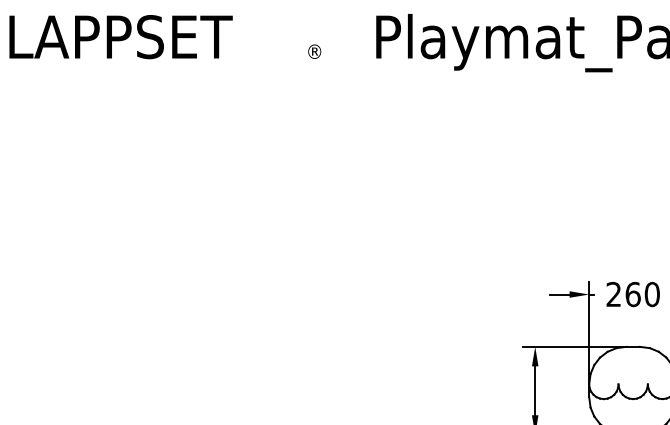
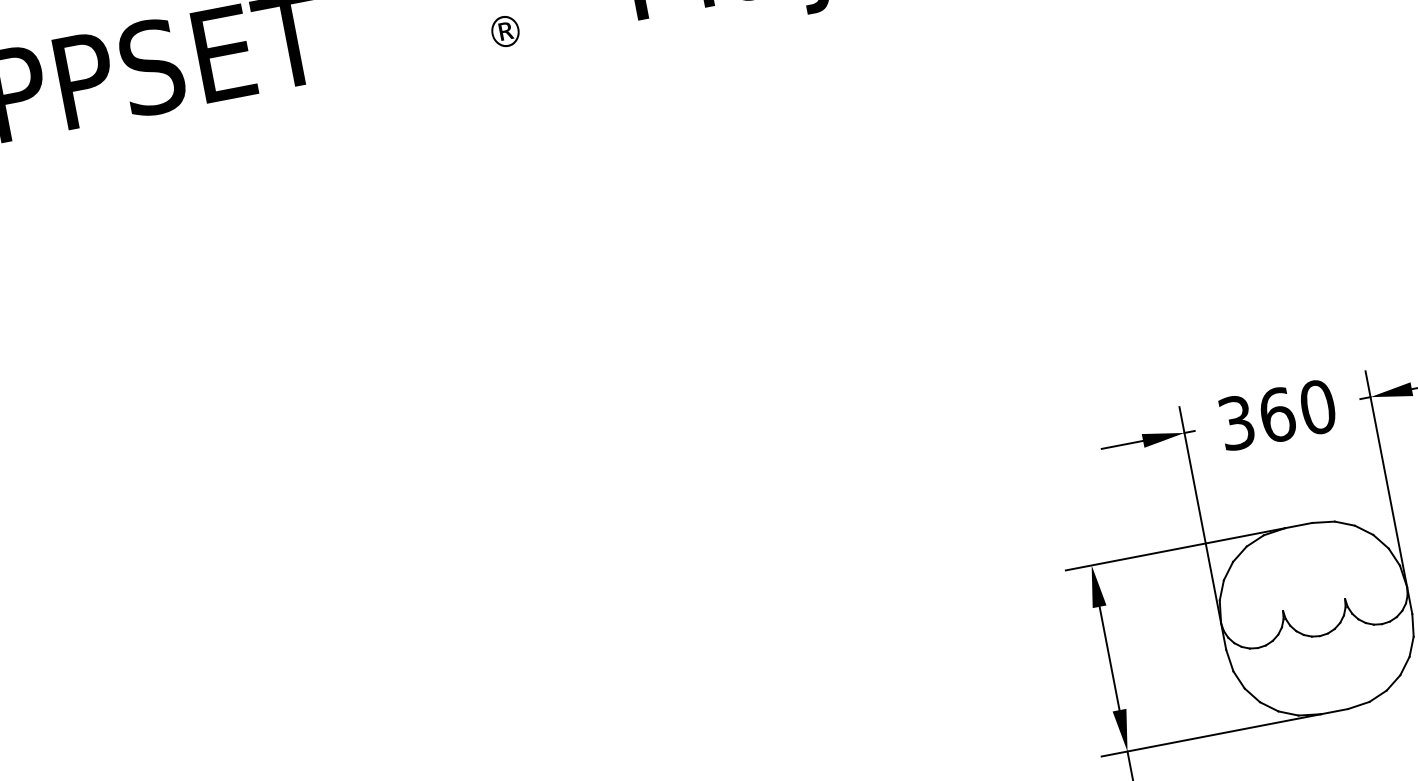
text: (613, 294) -> (1235, 423), 260 -> 360

